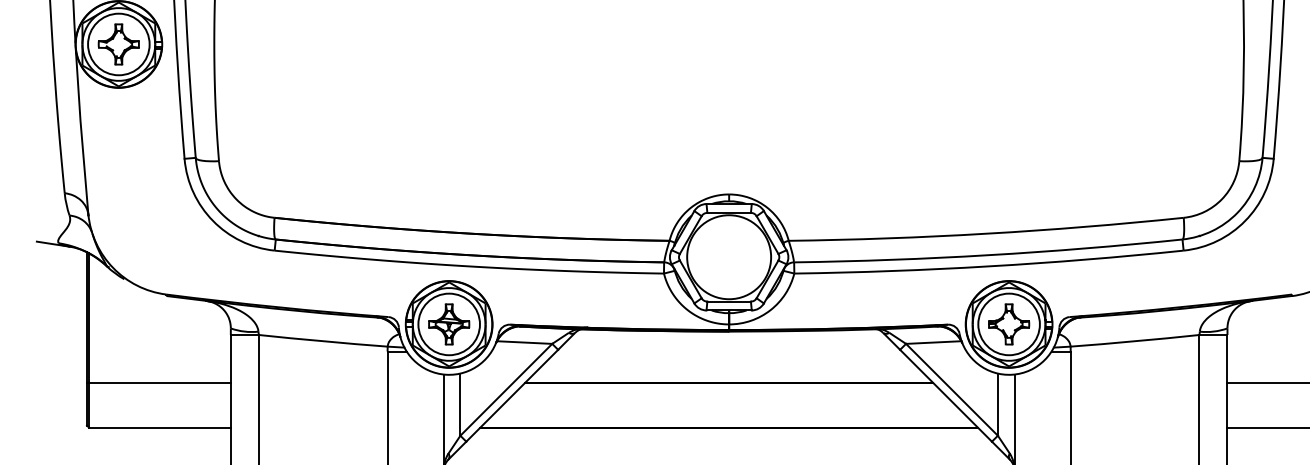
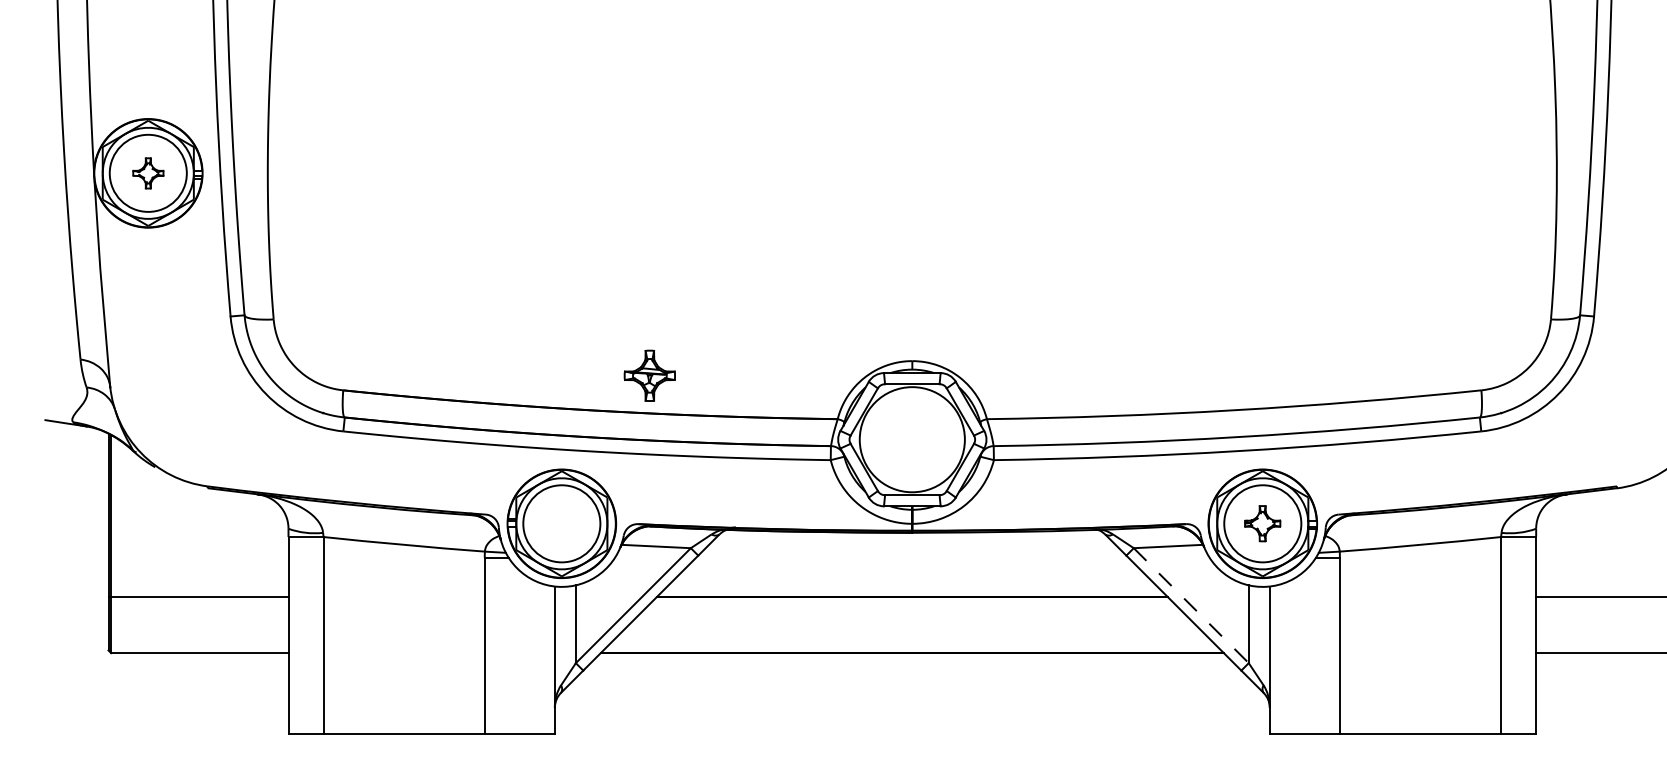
part: (119, 44) -> (148, 173), size x0.6
part: (448, 324) -> (649, 375), moved
part: (1008, 324) -> (1262, 523), size x0.7
line: (952, 390) -> (1191, 606), solid -> dashed

